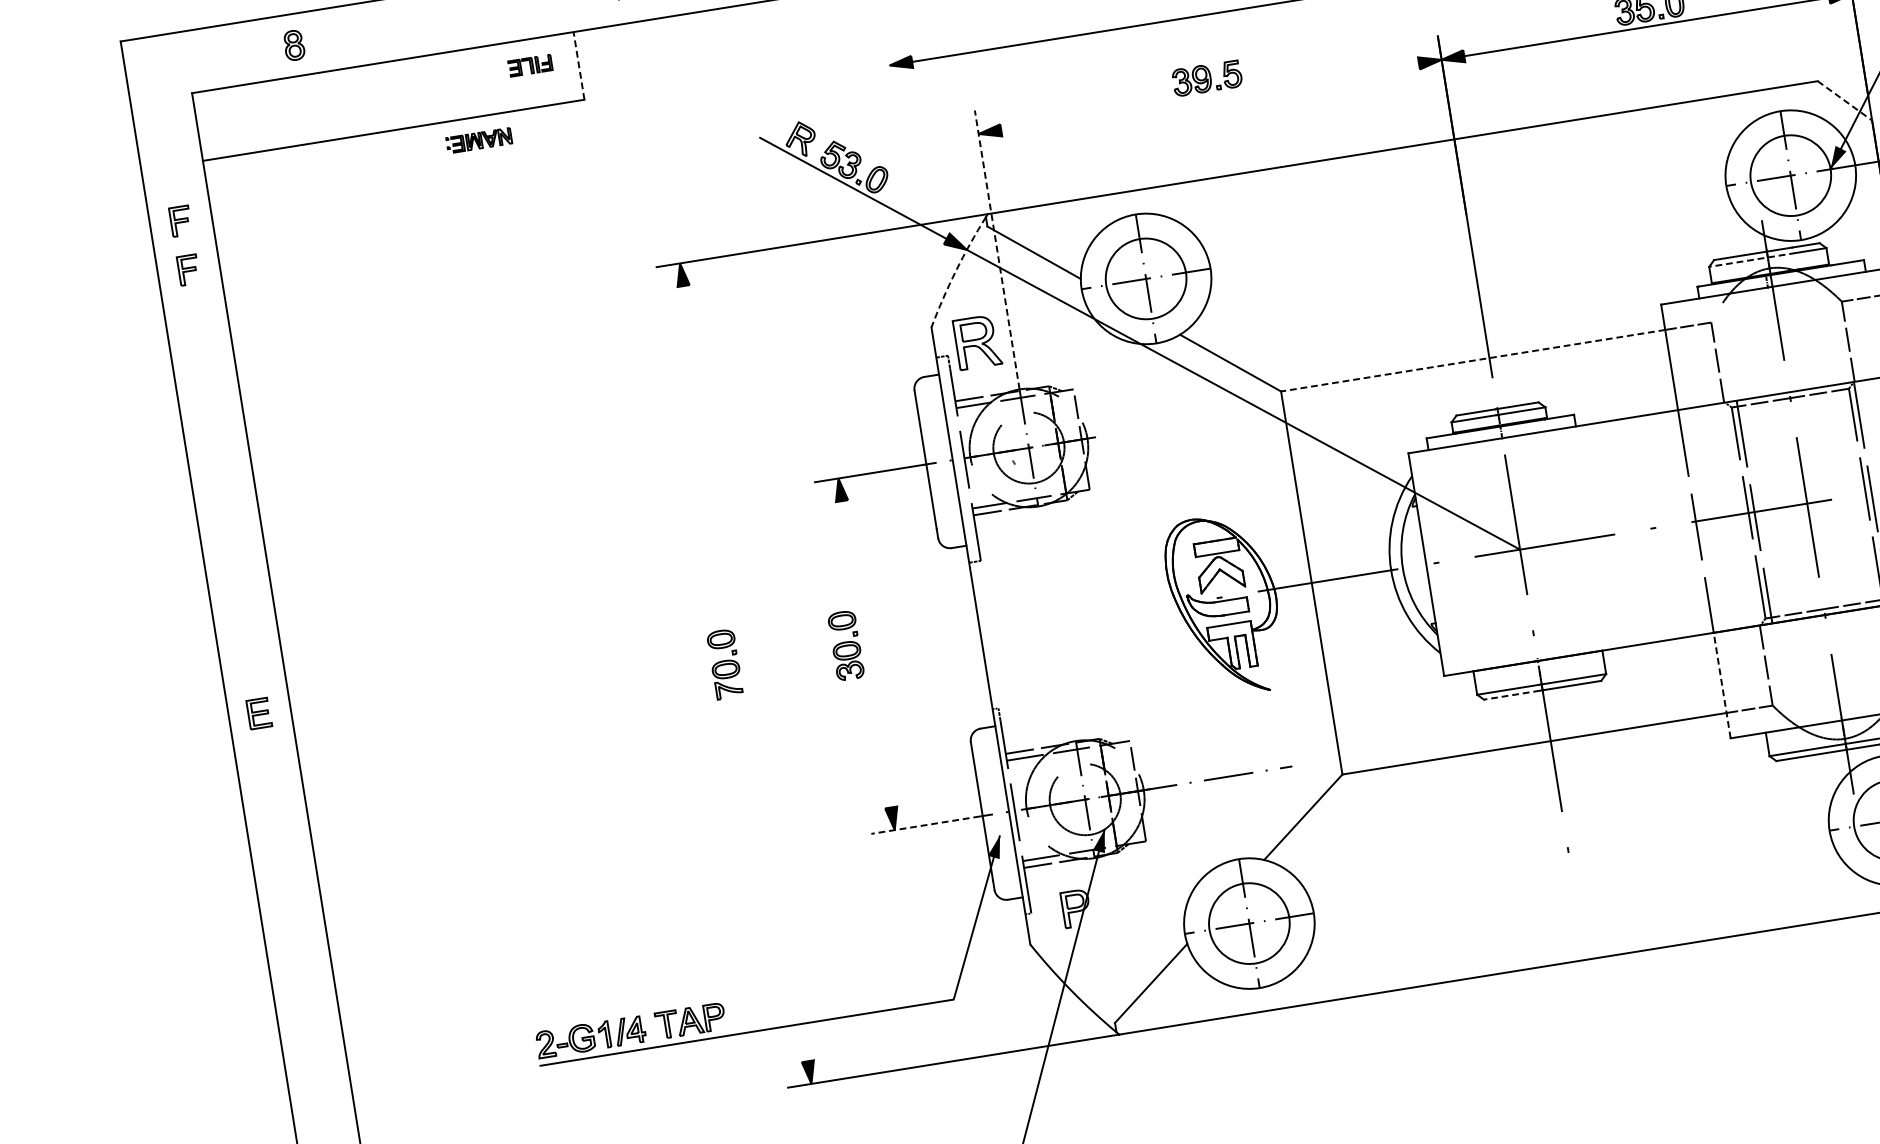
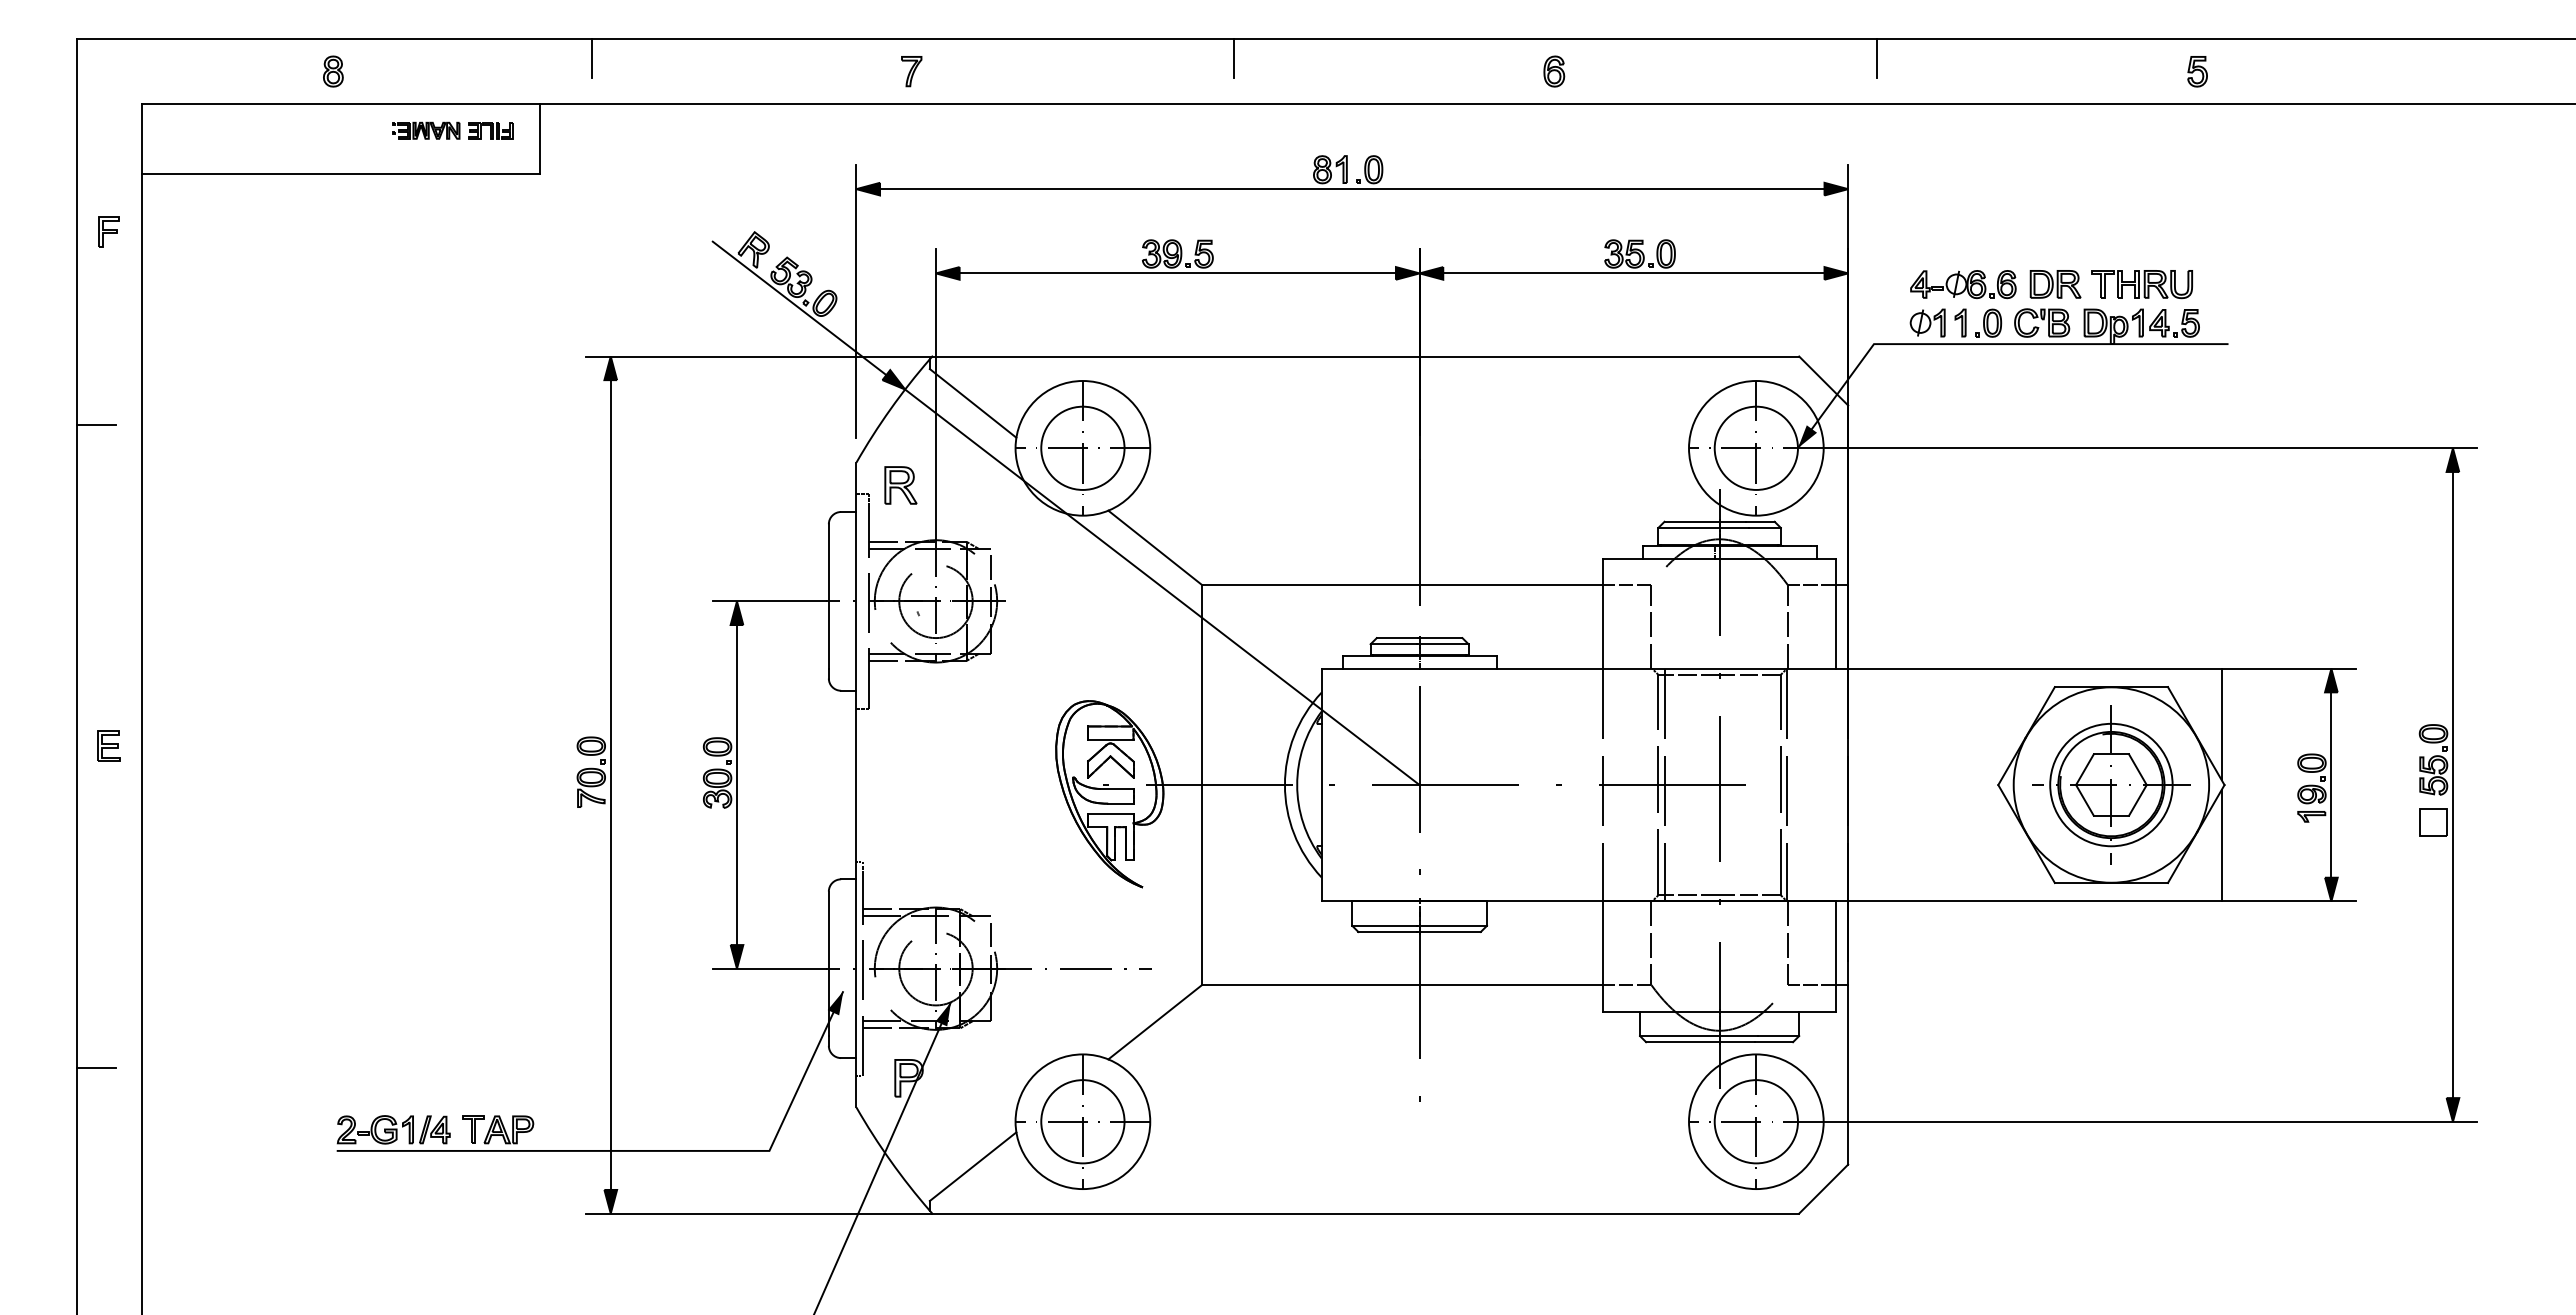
part: (294, 45) -> (333, 71), moved
line: (579, 65) -> (540, 138), dashed -> solid
line: (1209, 97) -> (1177, 273), added
line: (1844, 100) -> (1823, 380), dashed -> solid
part: (479, 140) -> (426, 130), moved
line: (906, 173) -> (856, 301), added
line: (996, 250) -> (935, 394), dashed -> solid
line: (1752, 259) -> (1703, 527), dashed -> solid
part: (187, 269) -> (108, 282), removed
arc: (955, 271) -> (890, 409), dashed -> solid
part: (977, 342) -> (900, 485), size x0.71
line: (1472, 360) -> (1402, 584), dashed -> solid
line: (198, 407) -> (96, 424), added
line: (866, 654) -> (736, 785), added
line: (745, 673) -> (610, 784), added
line: (1722, 684) -> (1603, 955), dashed -> solid
line: (1511, 694) -> (1387, 931), dashed -> solid
line: (925, 824) -> (769, 968), dashed -> solid
line: (296, 1022) -> (96, 1067), added

